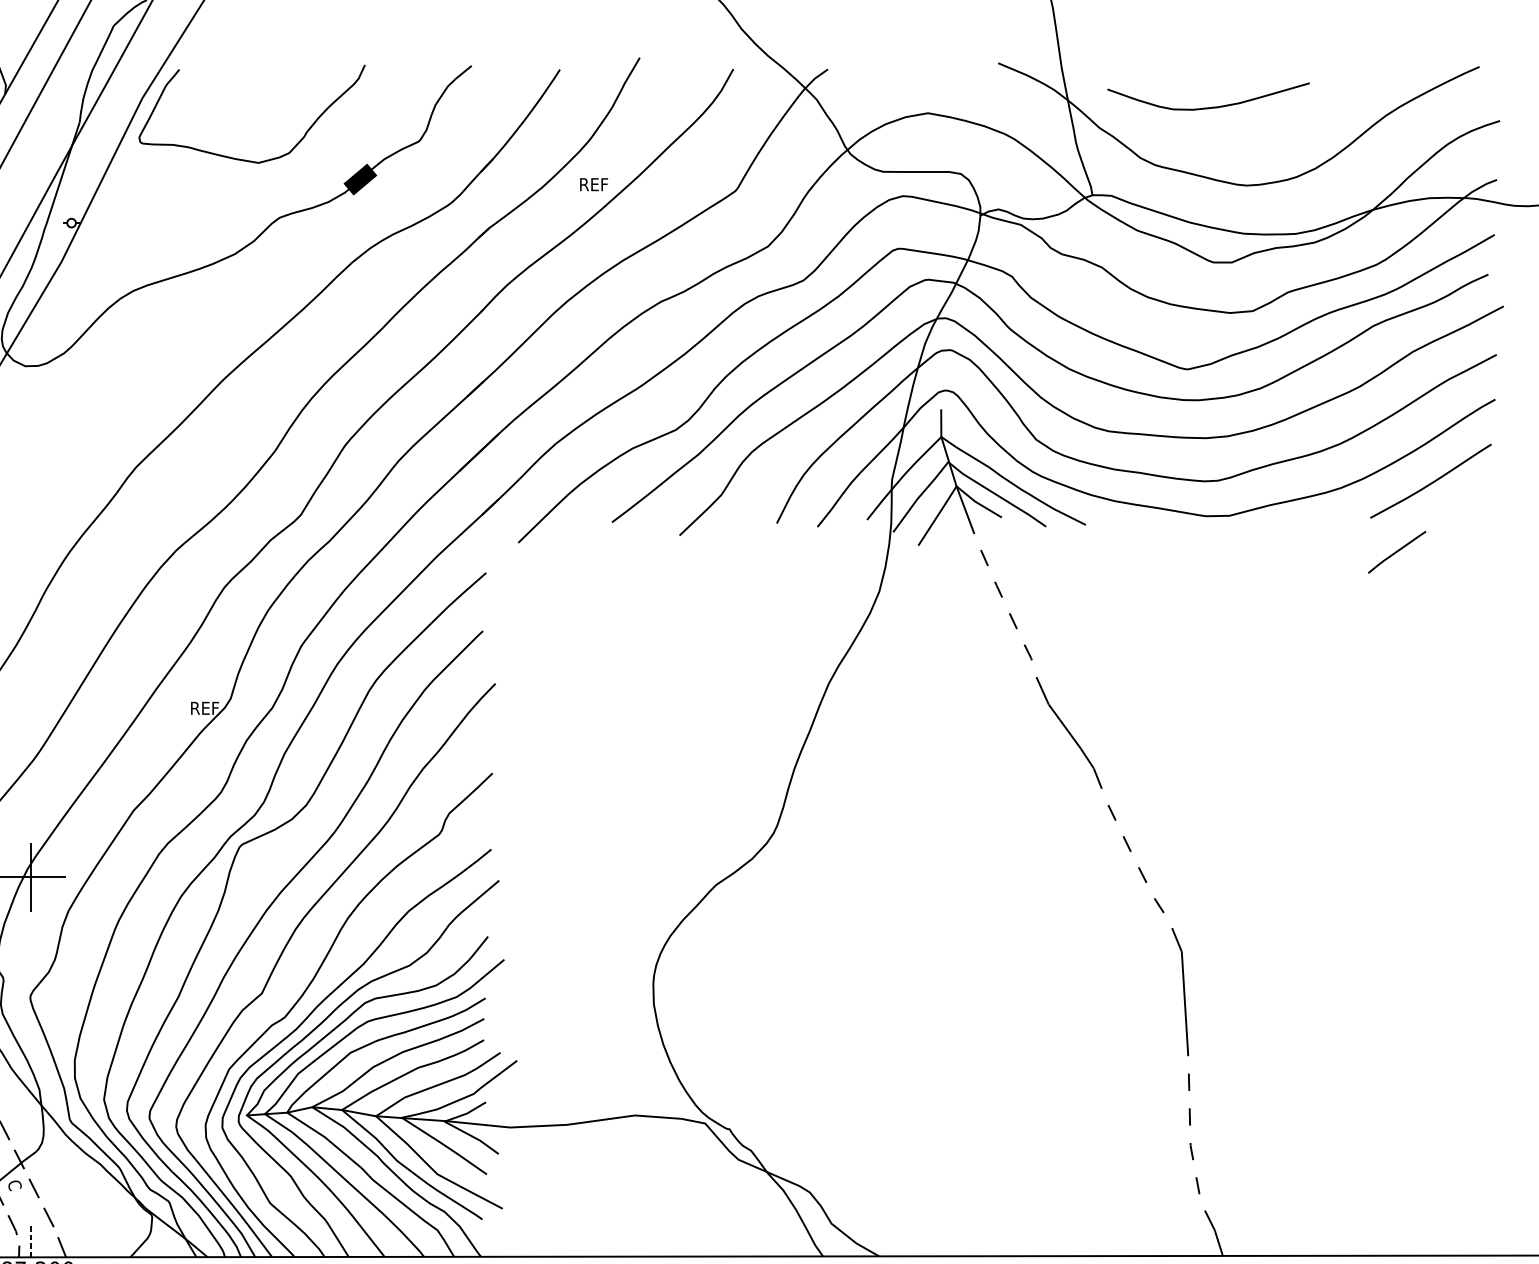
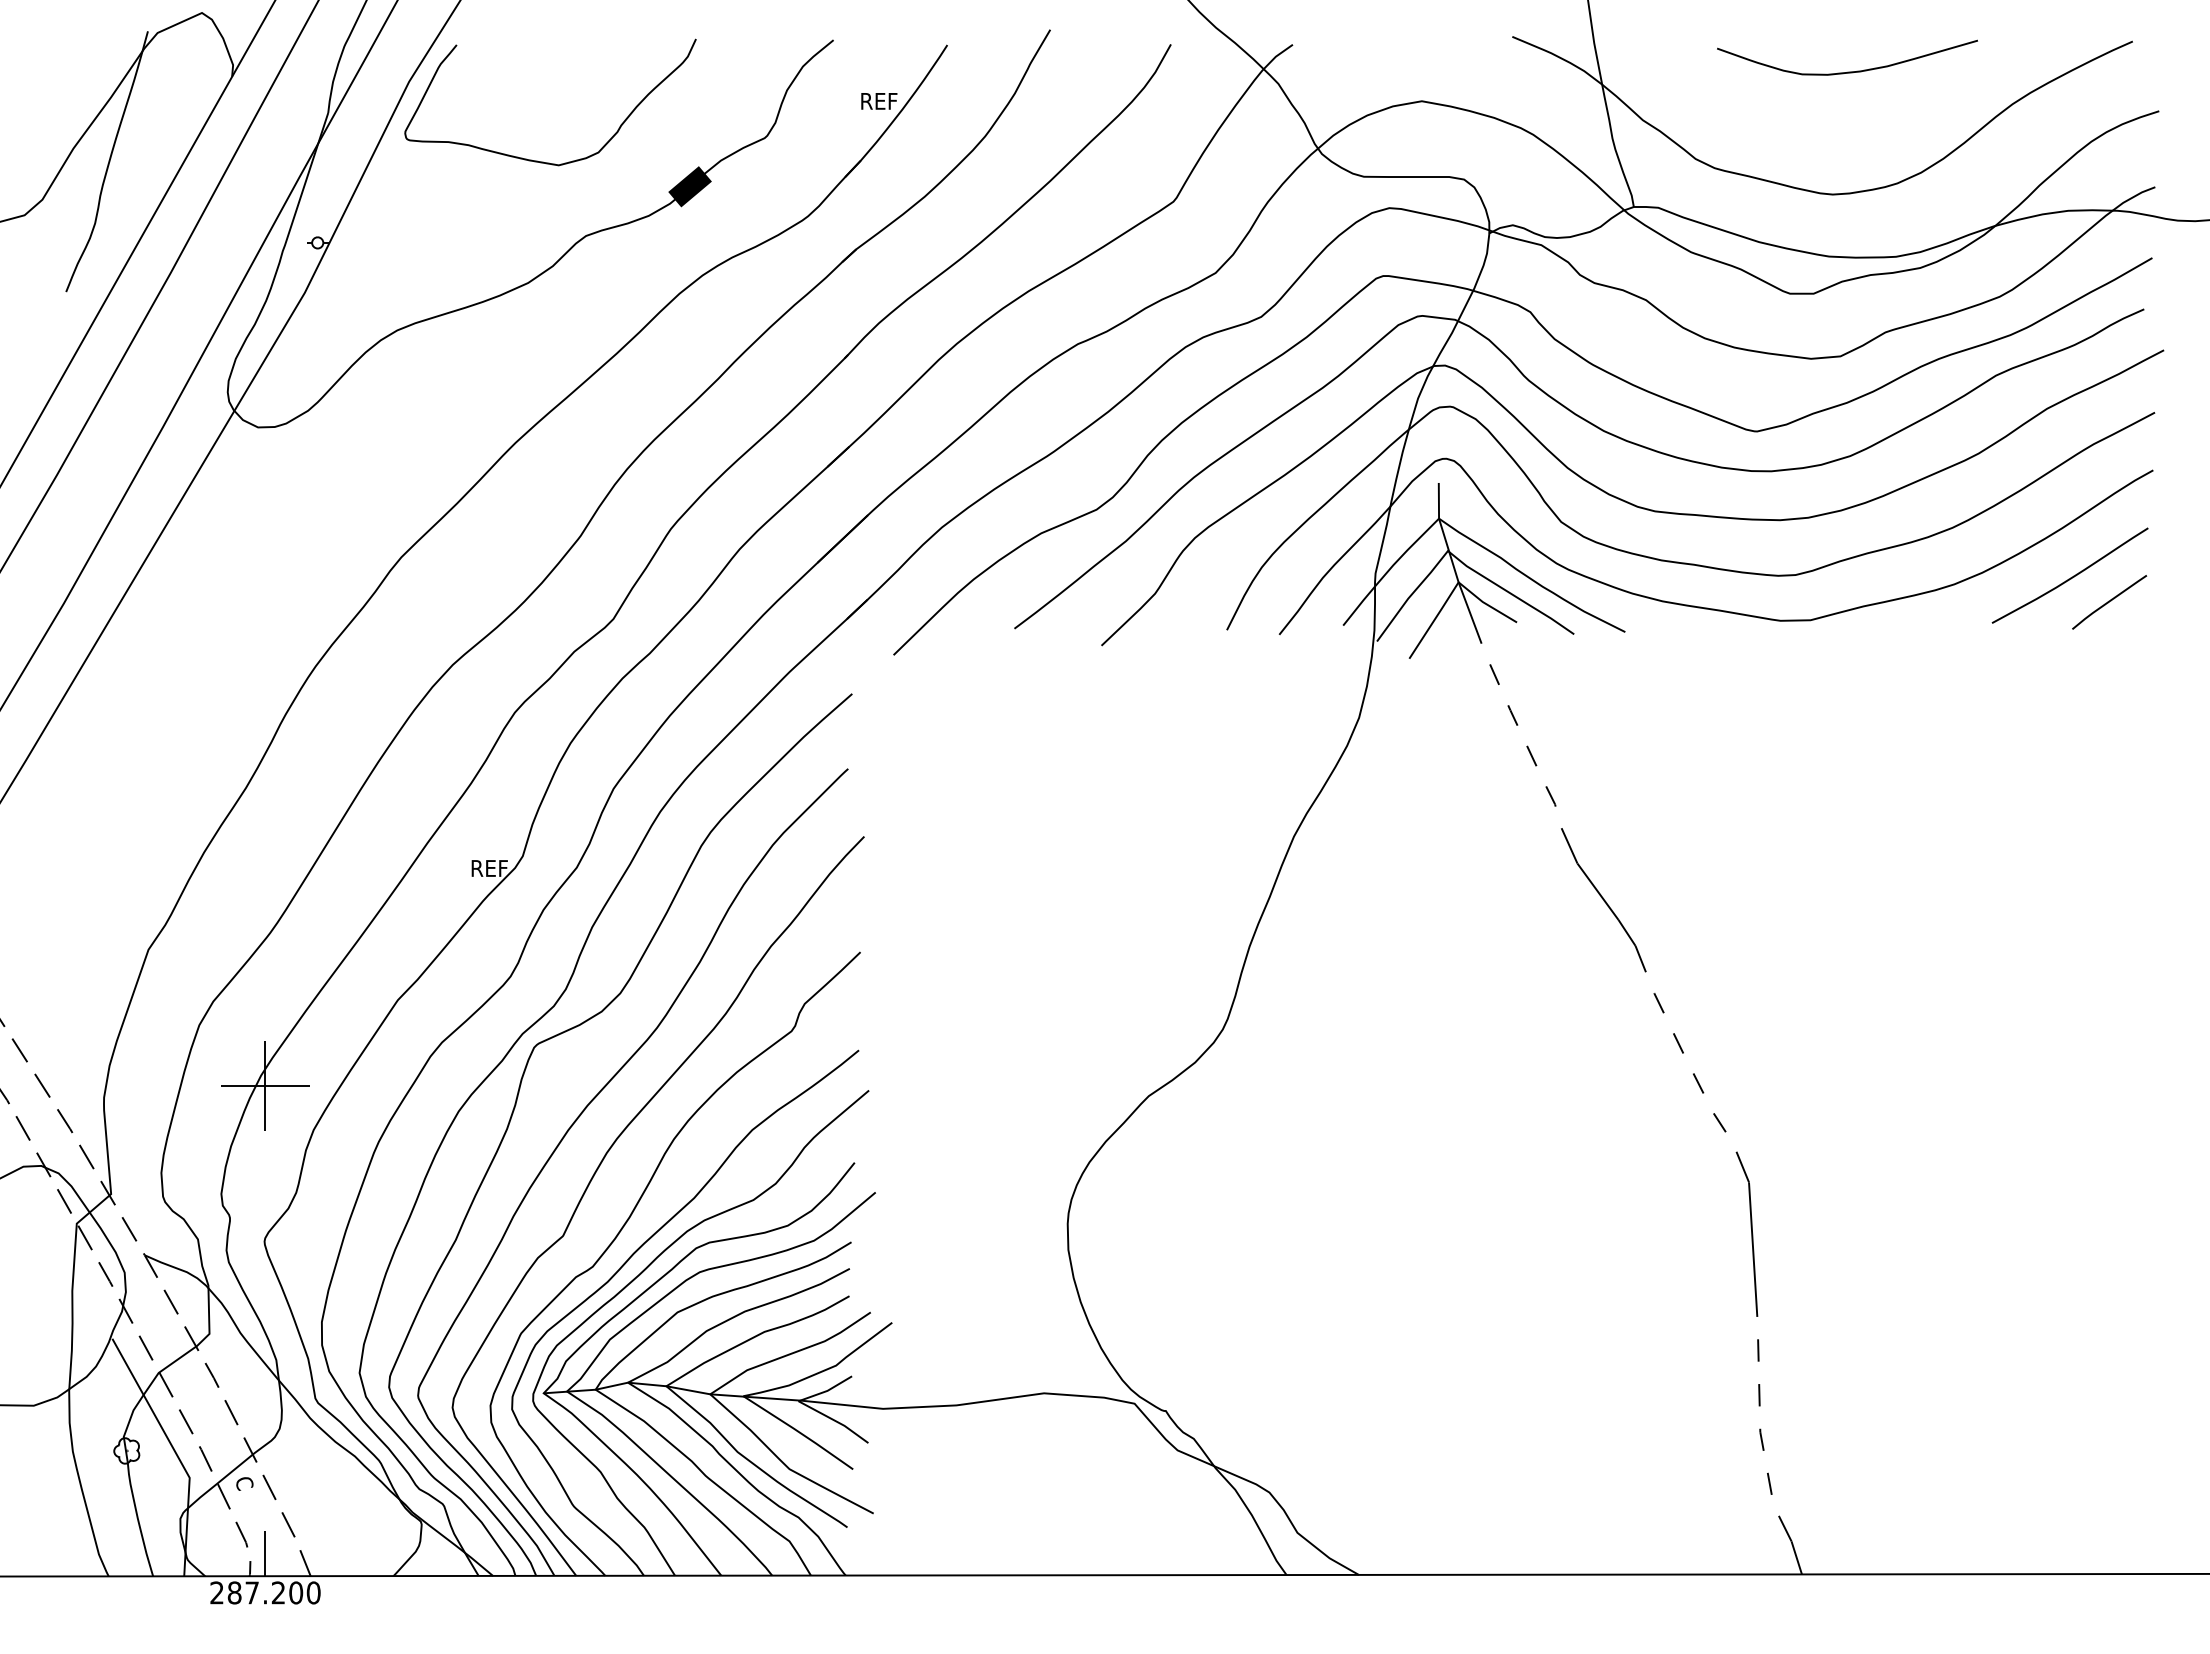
curve: (1208, 107) -> (1847, 71), moved
text: (594, 184) -> (879, 101), moved
line: (1397, 552) -> (2109, 602), moved
line: (31, 1239) -> (265, 1553), dashed -> solid

